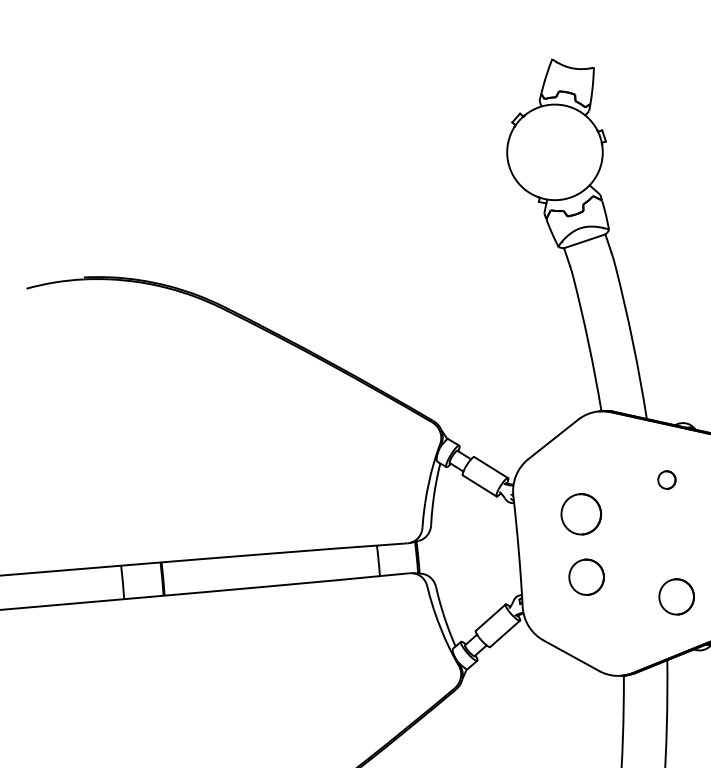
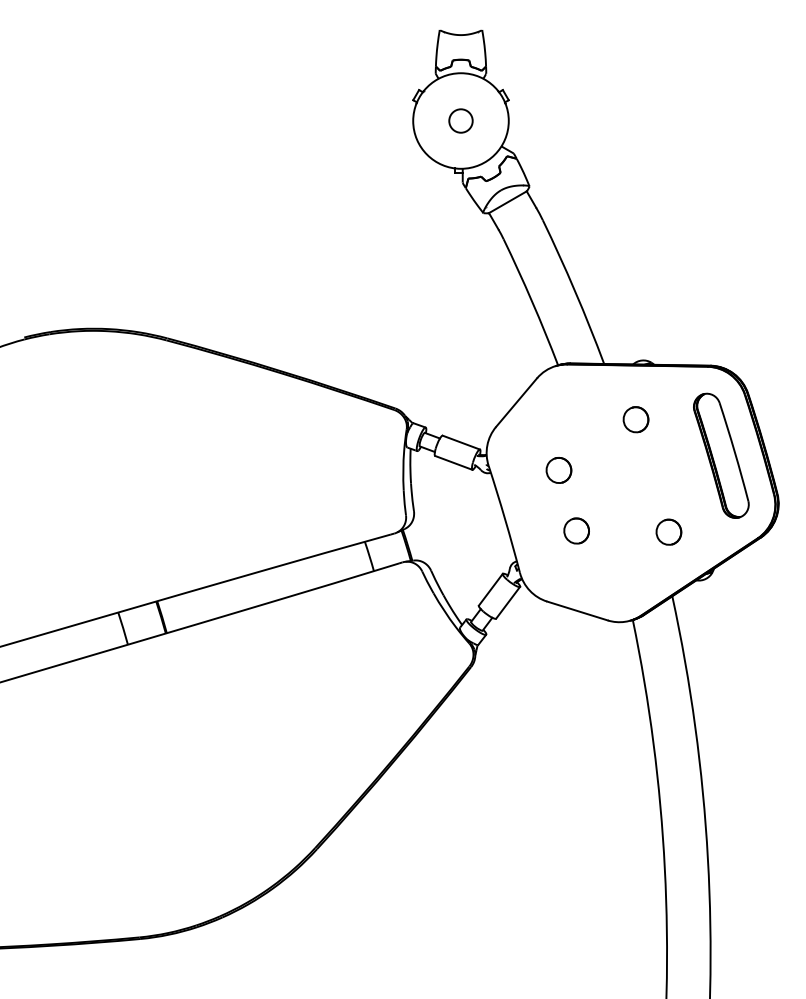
circle: (554, 151) -> (460, 120), added
part: (666, 479) -> (635, 419), size x1.43
part: (580, 514) -> (558, 470), size x0.62
part: (586, 576) -> (576, 530), size x0.71
part: (676, 595) -> (668, 531), size x0.71

